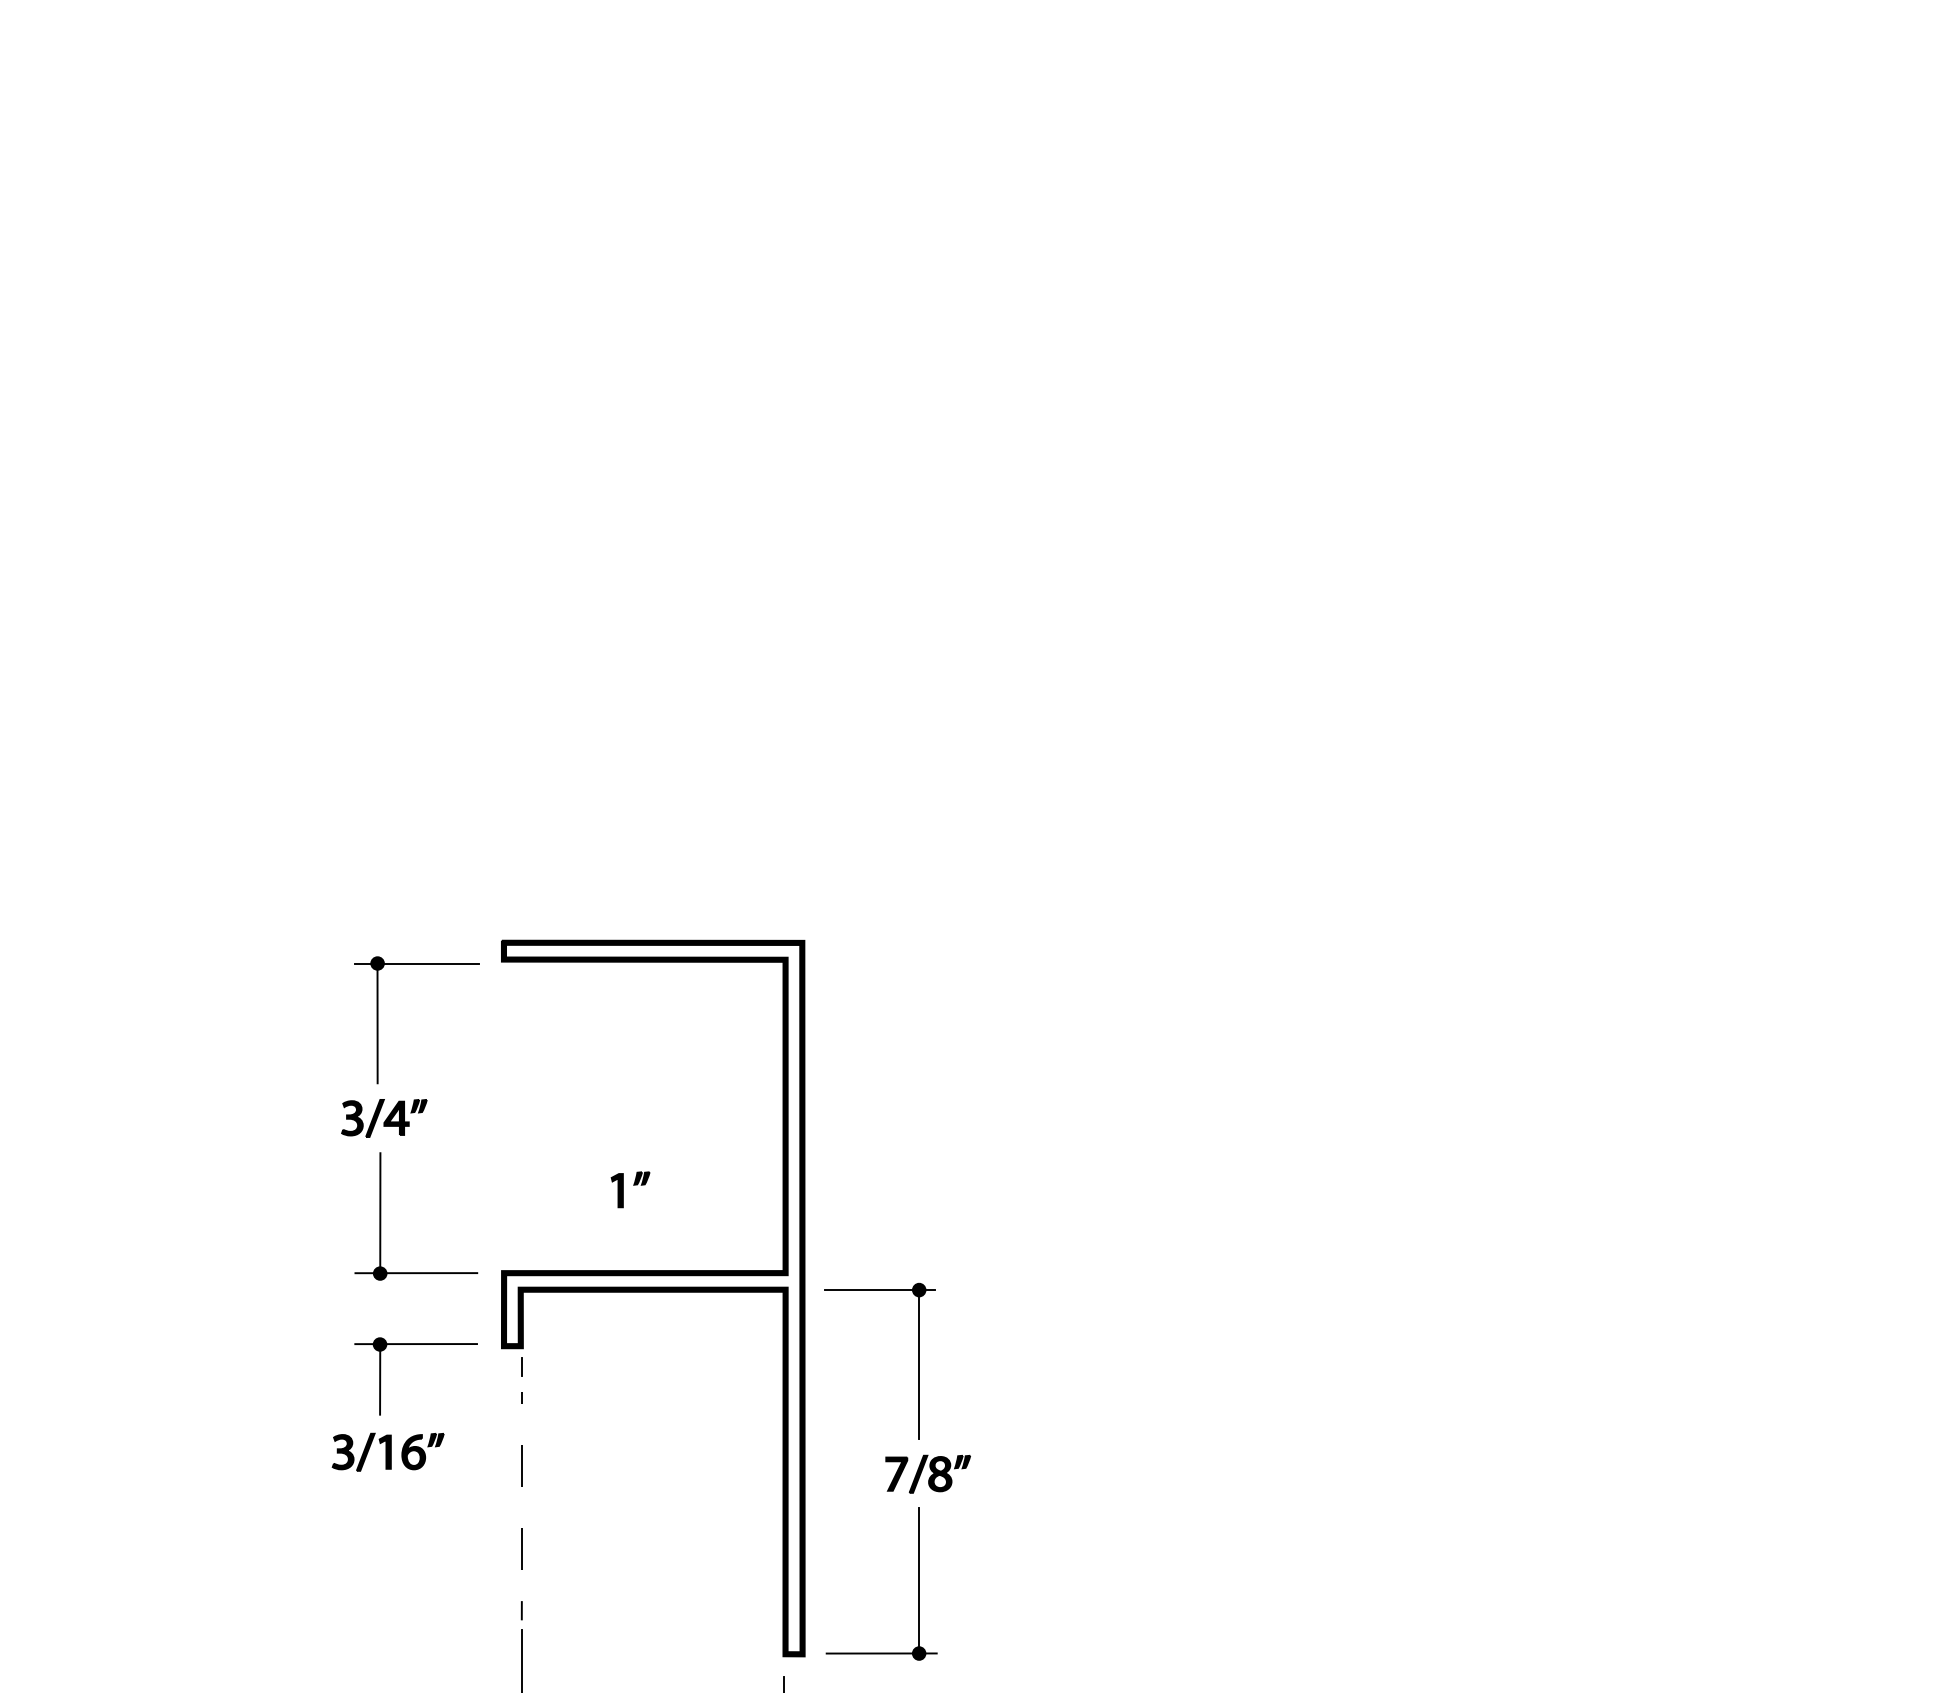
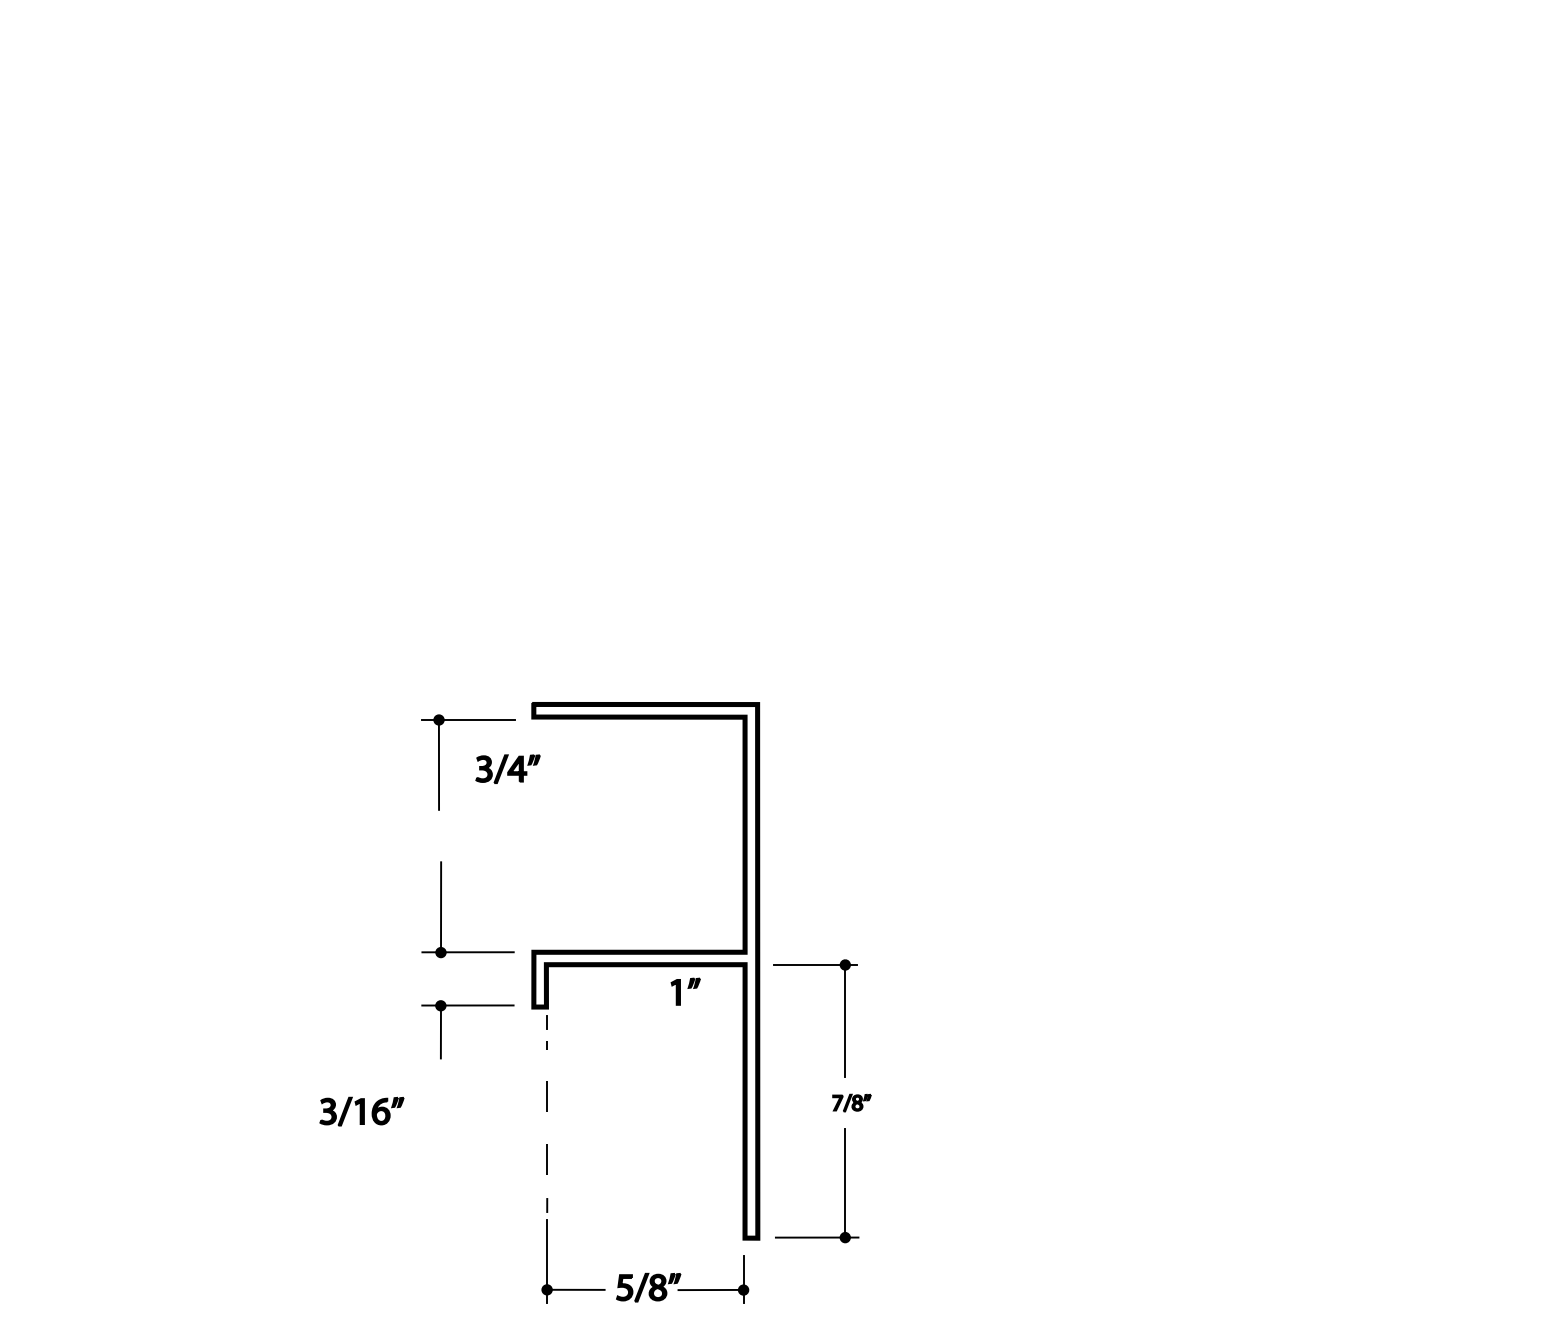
part: (383, 1117) -> (507, 768), moved
part: (630, 1189) -> (685, 991), moved
part: (387, 1452) -> (361, 1111), moved
part: (927, 1473) -> (851, 1102), size x0.6

